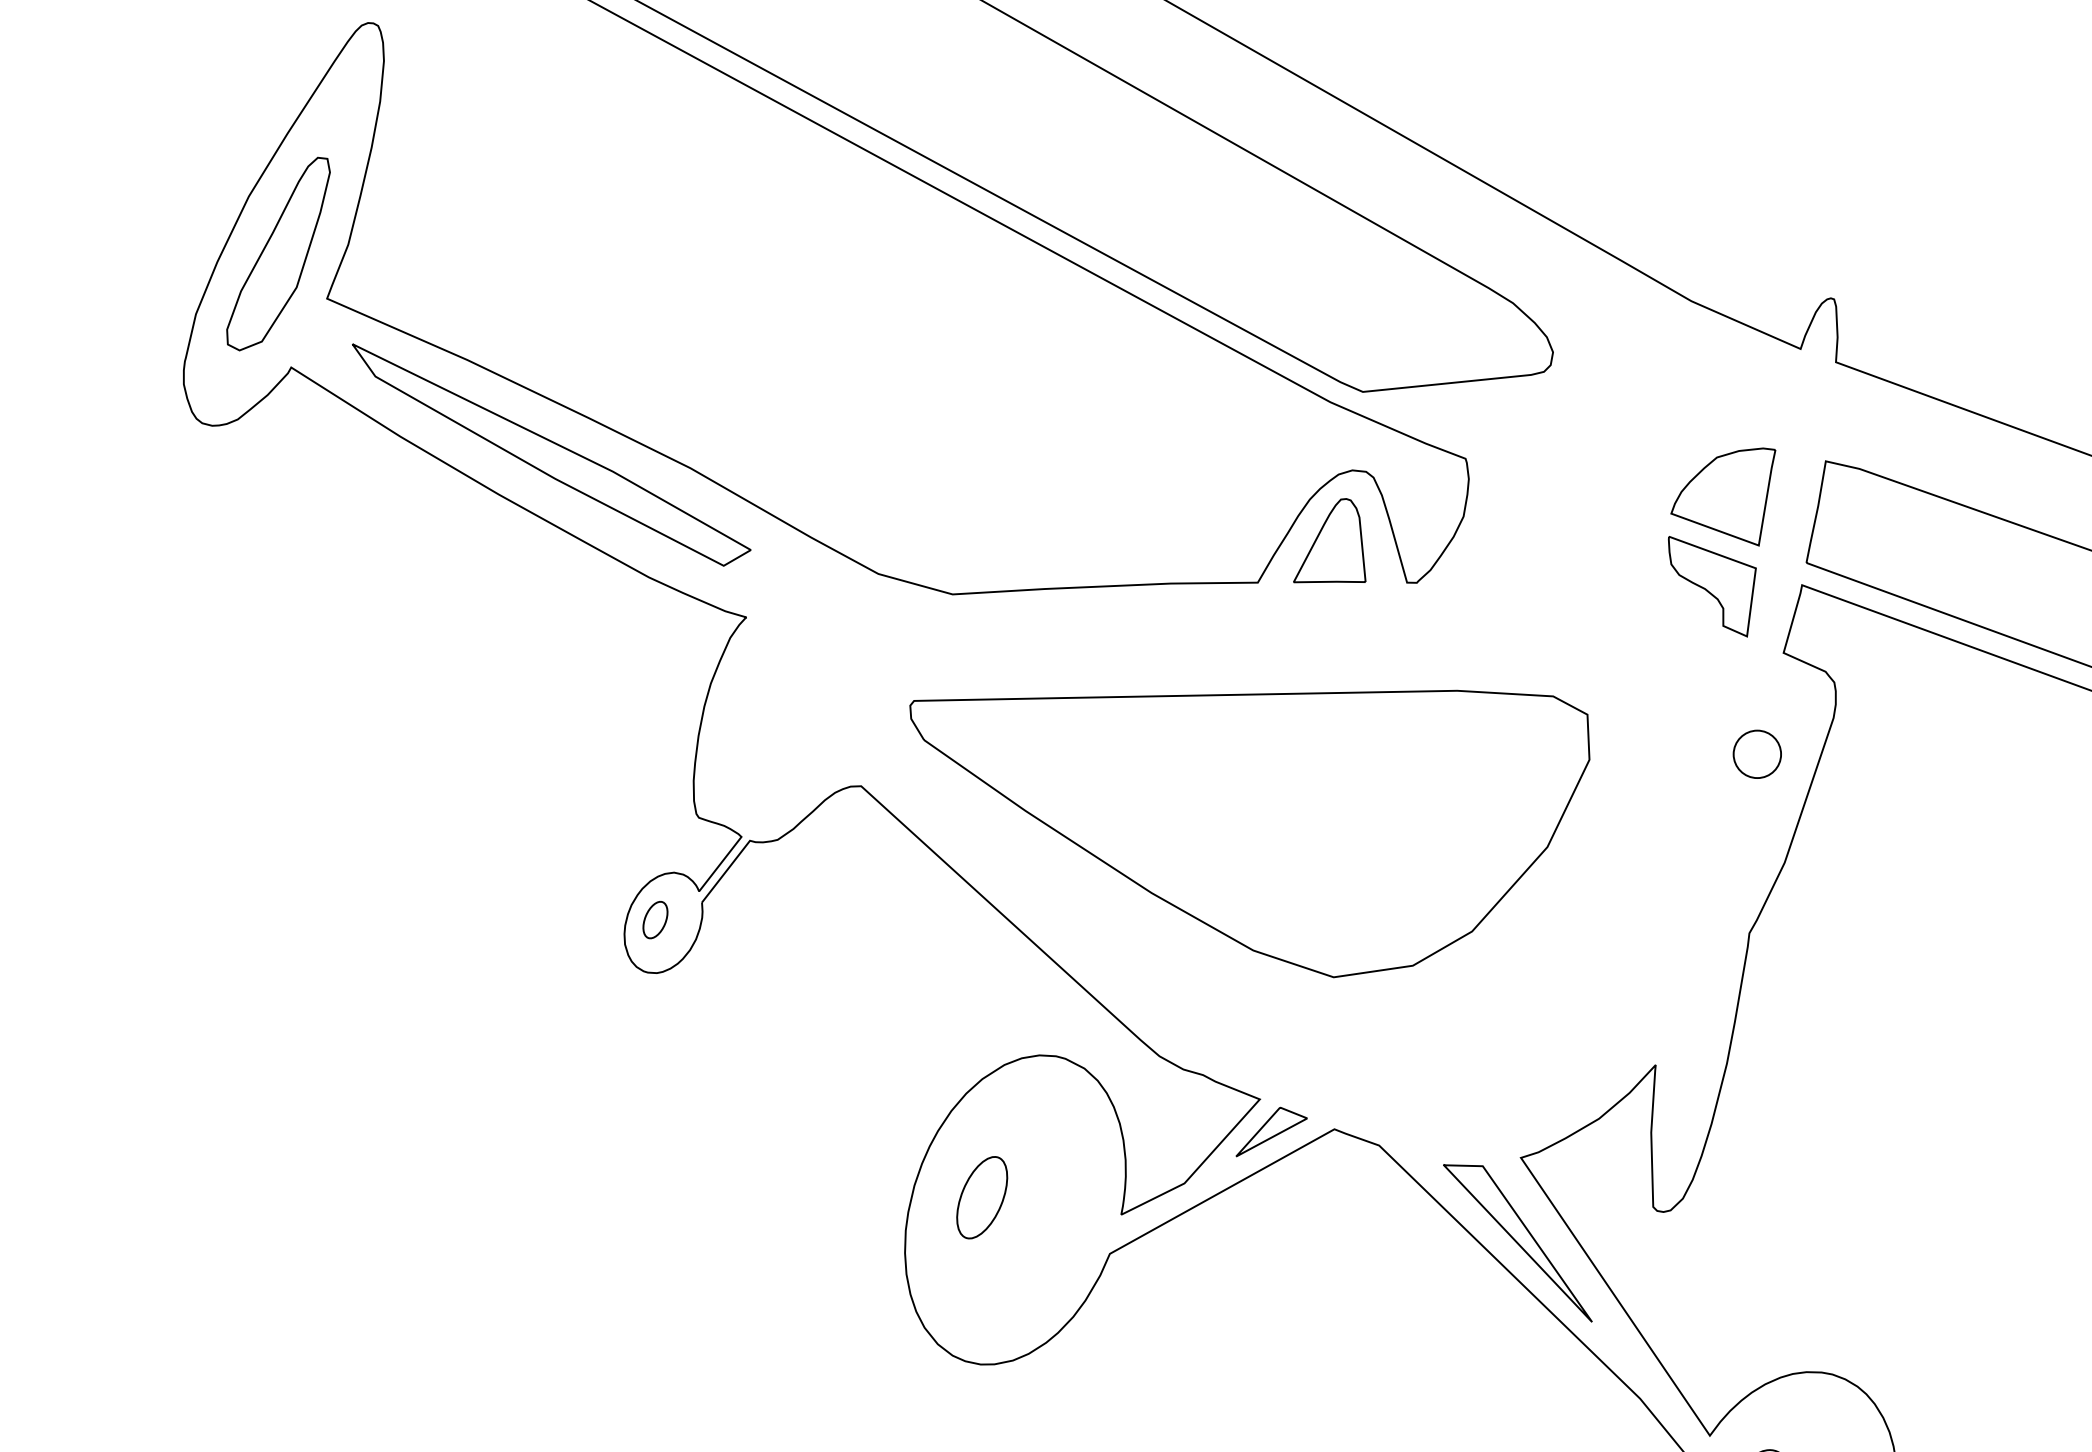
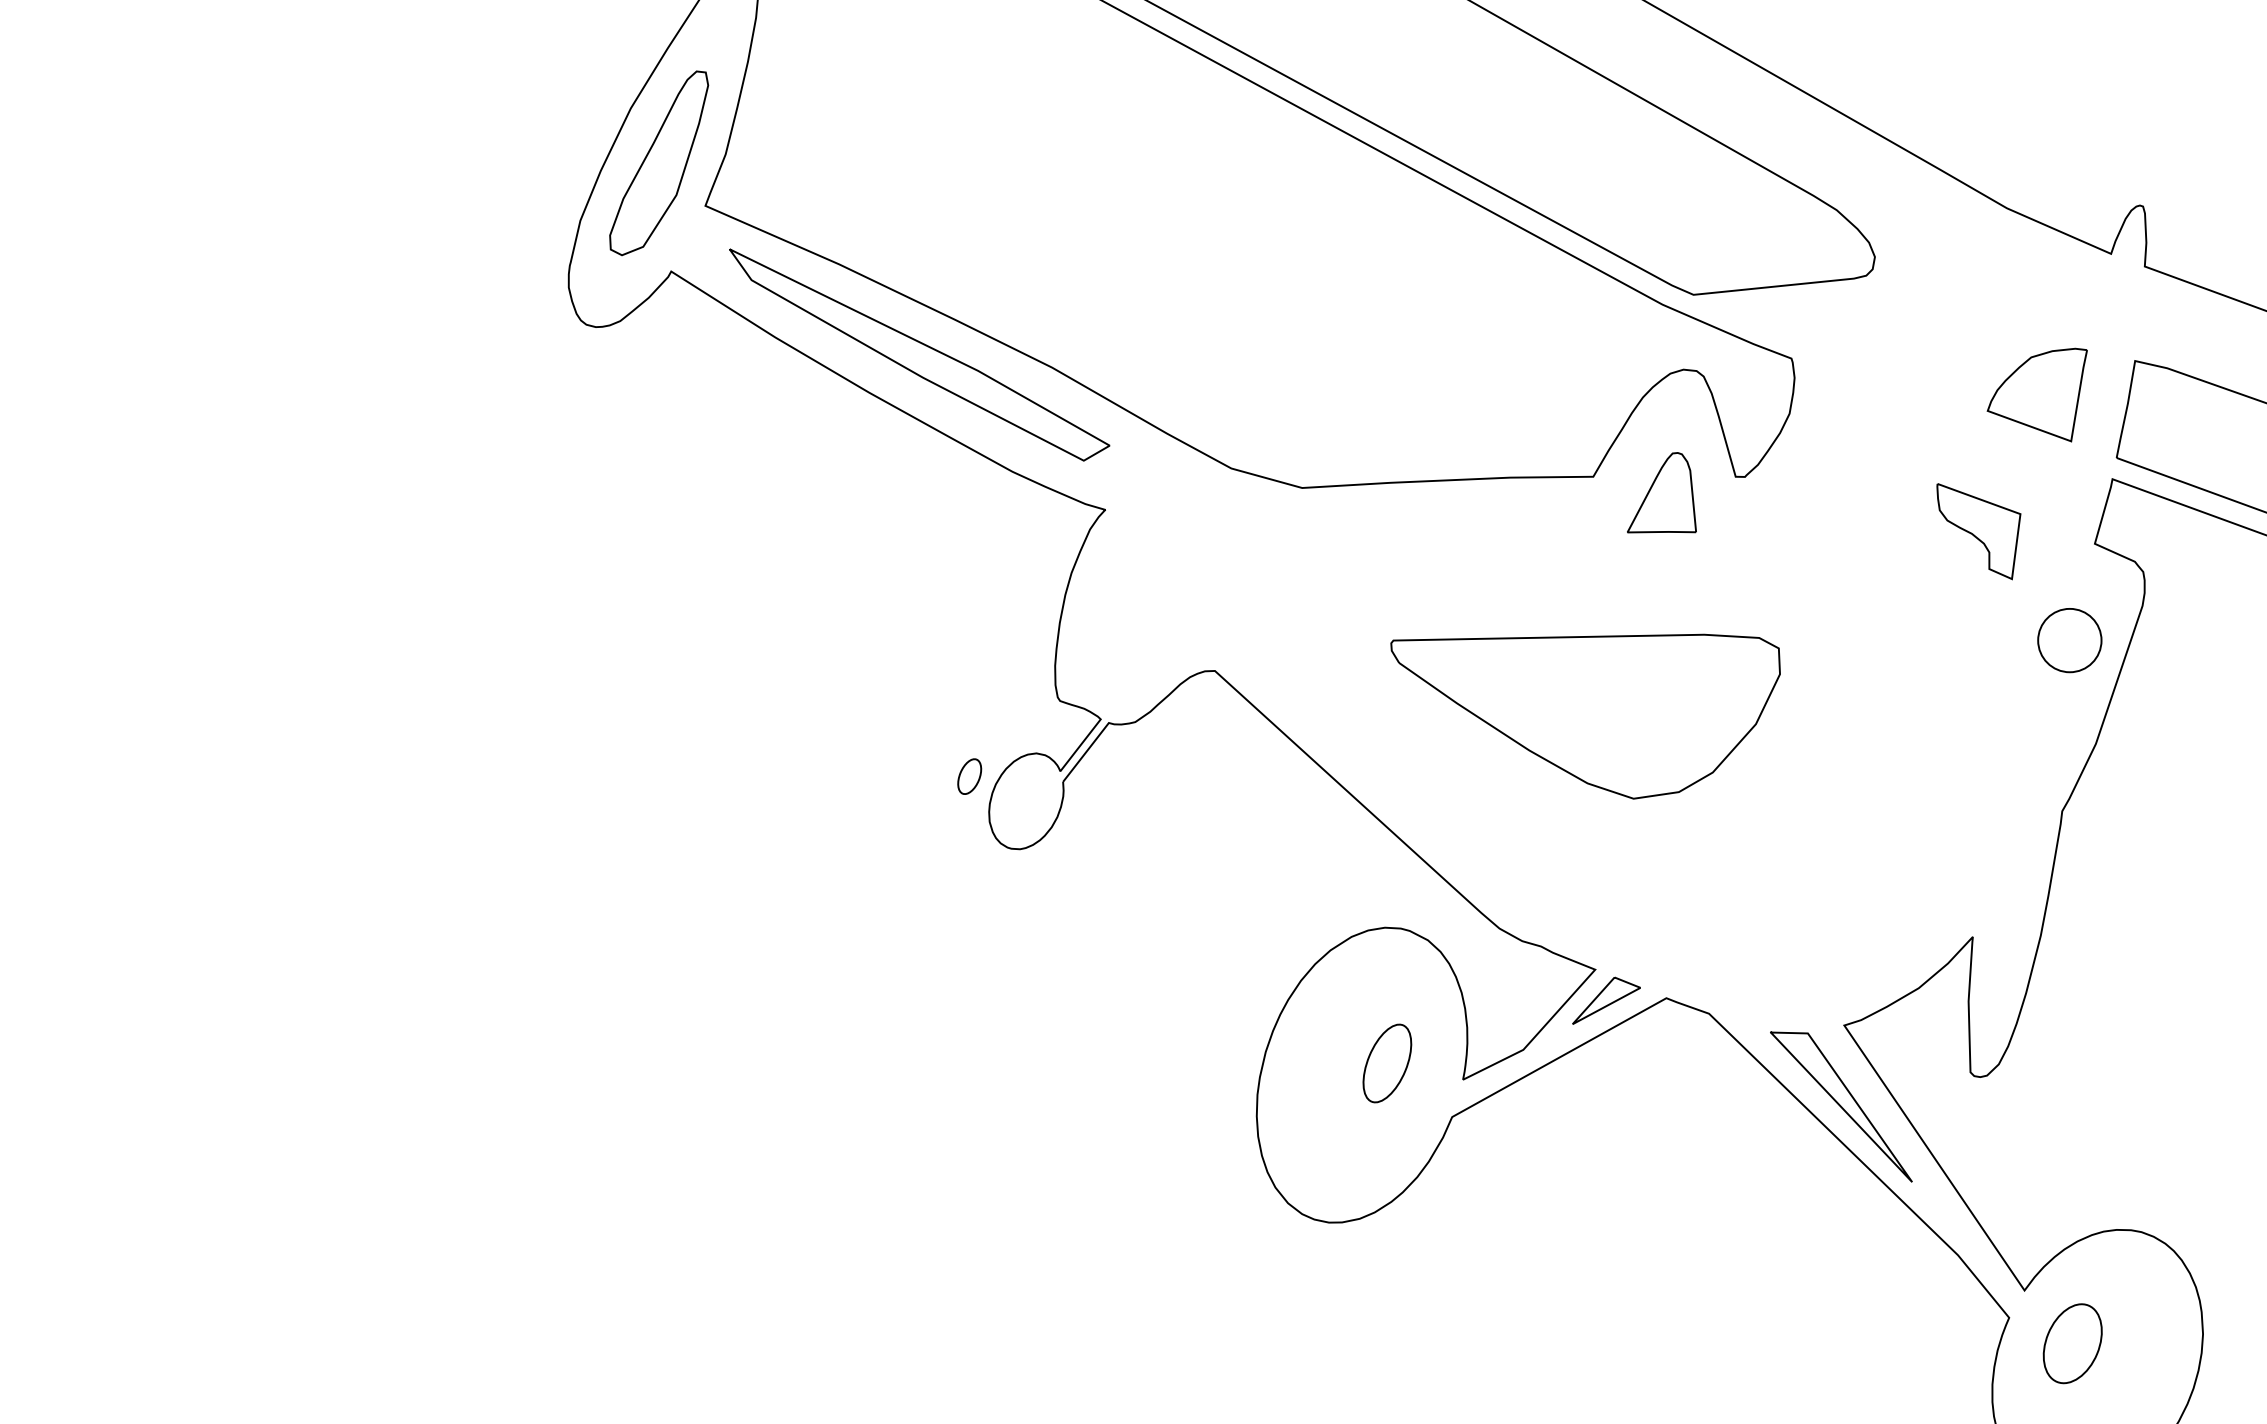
part: (1329, 540) -> (1661, 492), moved
part: (1711, 586) -> (1978, 531), moved
circle: (1757, 754) -> (2069, 640), size x1.4
part: (1249, 833) -> (1585, 716), size x0.6
part: (655, 919) -> (969, 776), moved
part: (982, 1197) -> (1387, 1063), moved

